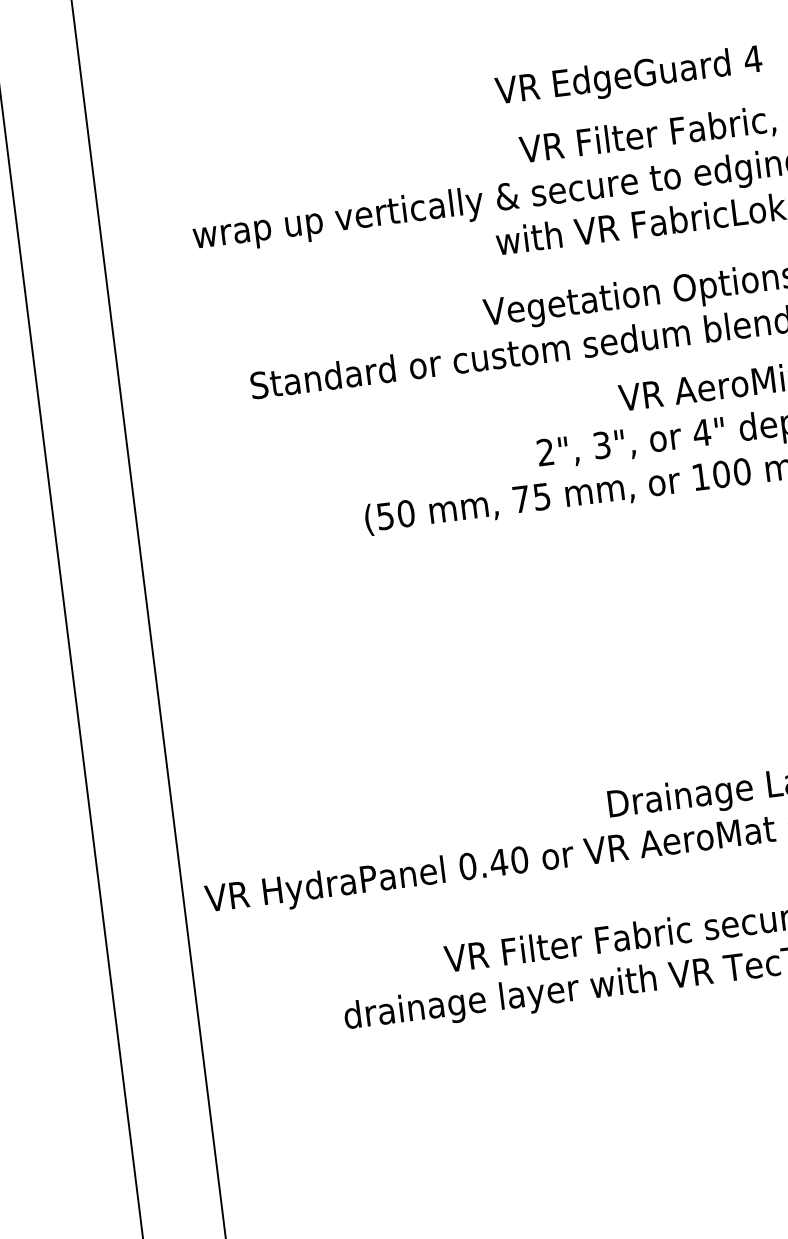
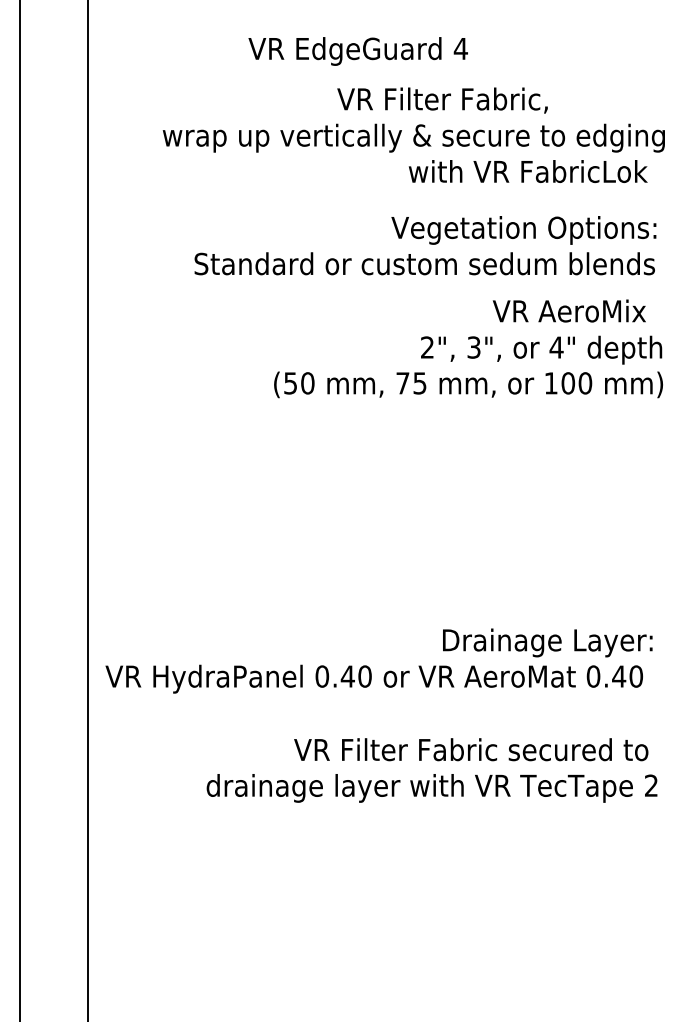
text: (628, 78) -> (357, 51), moved
text: (647, 135) -> (442, 100), moved

